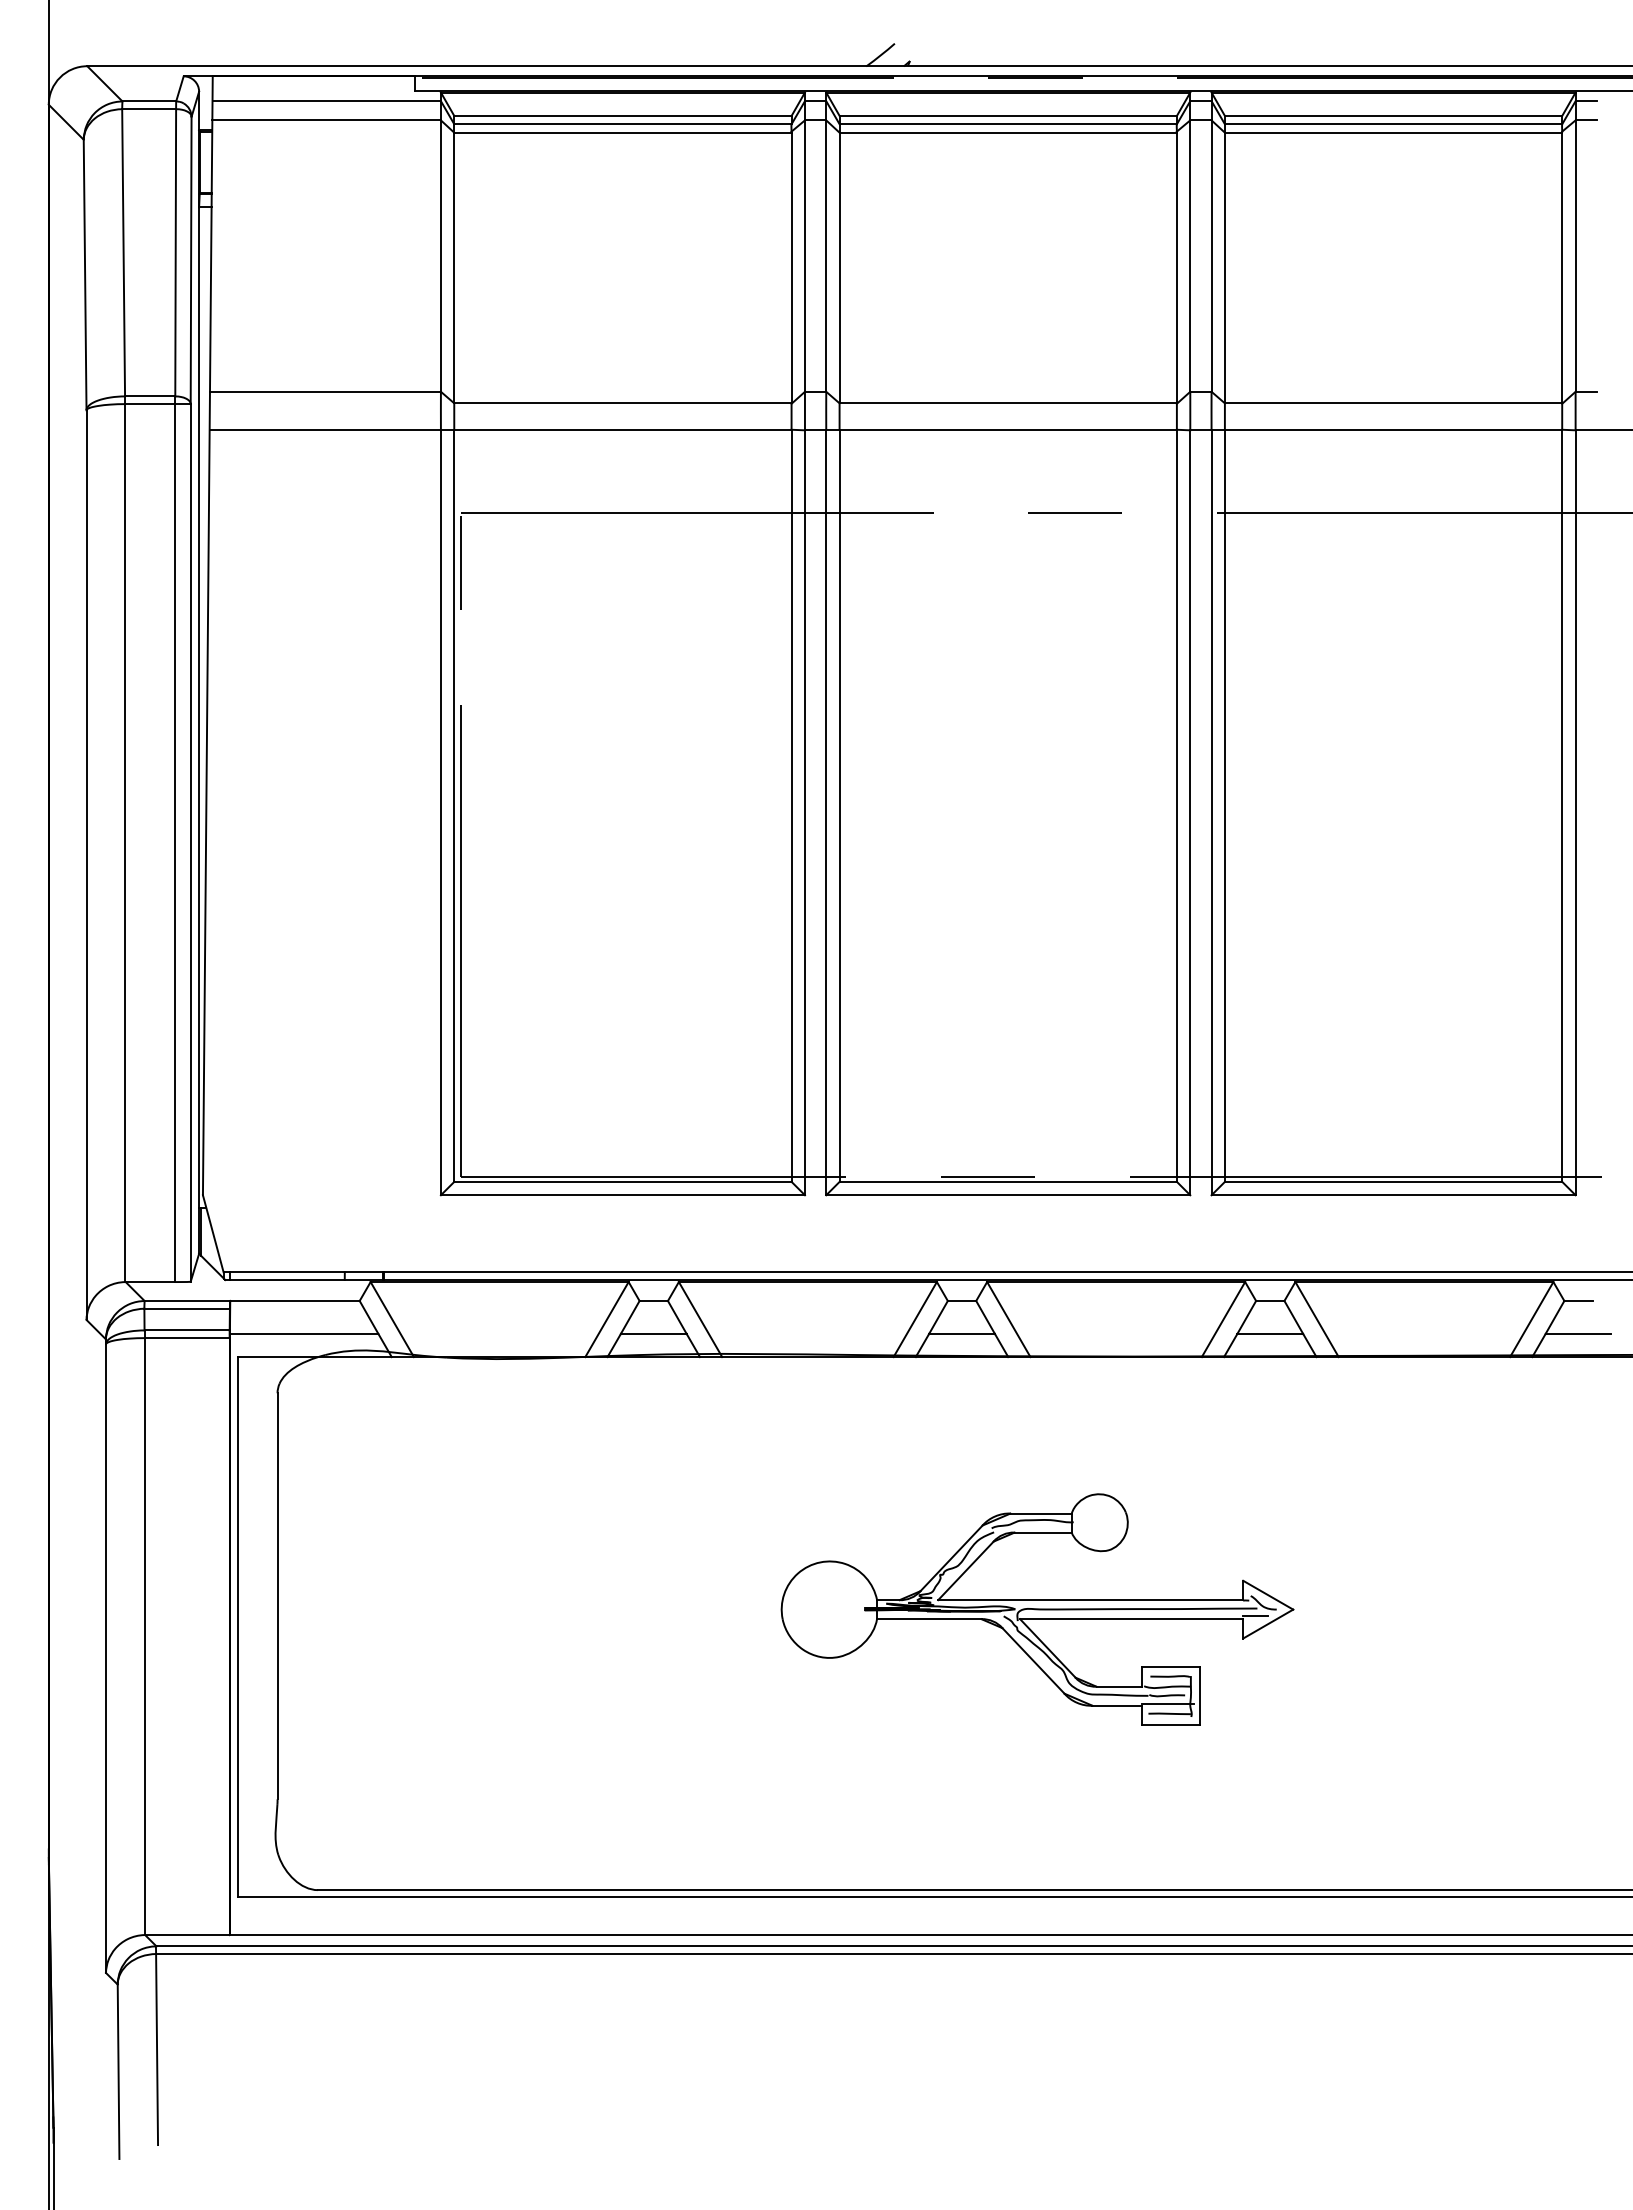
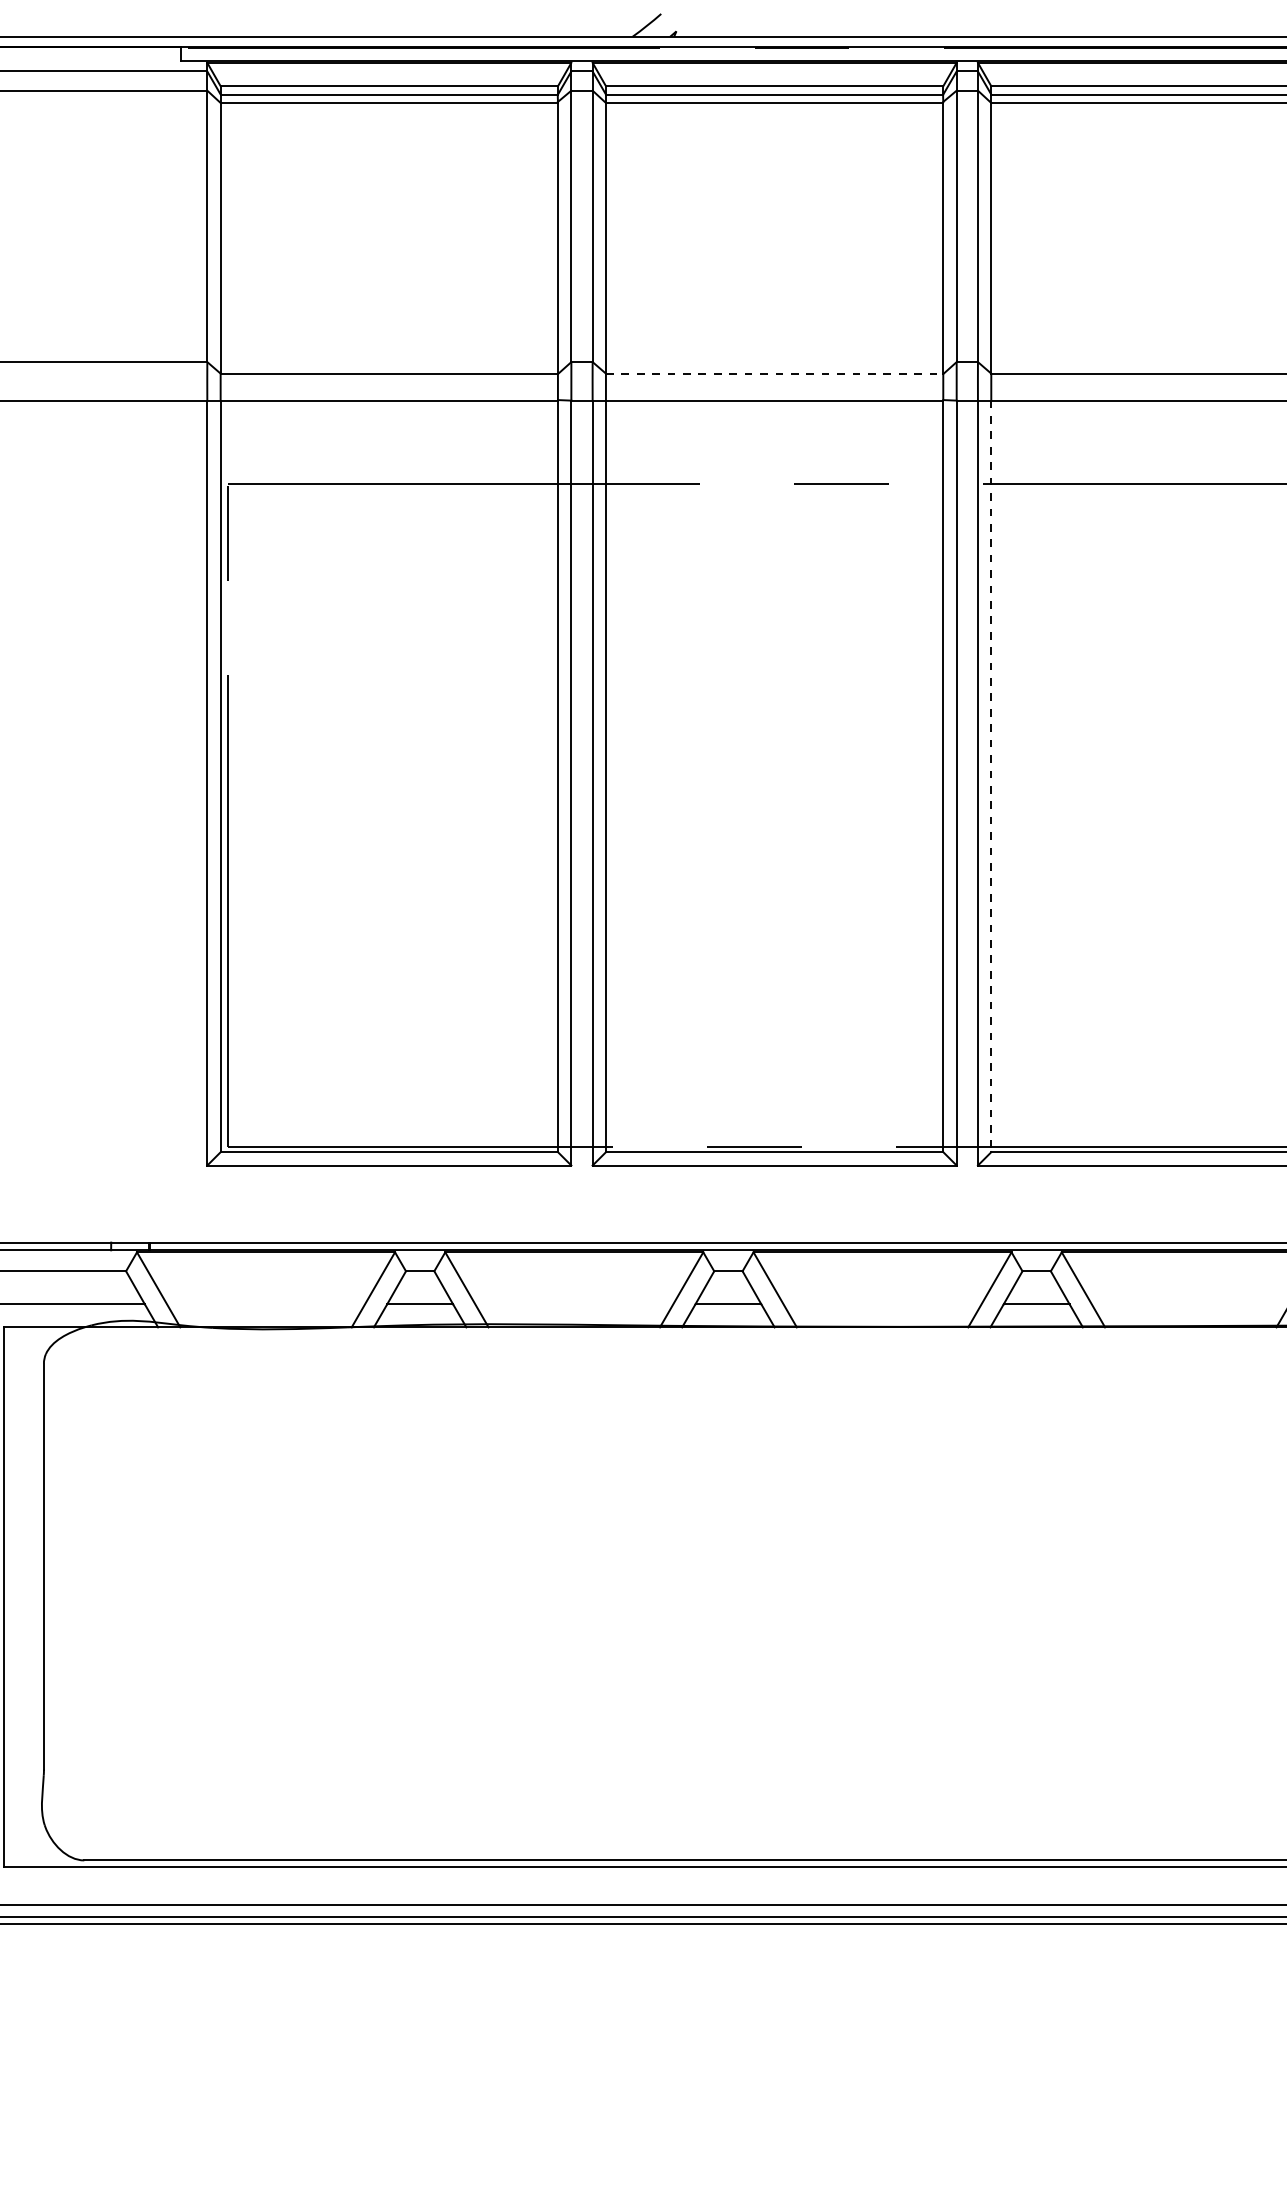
line: (1008, 403) -> (774, 373), solid -> dashed
line: (1224, 806) -> (990, 776), solid -> dashed
part: (1037, 1609) -> (803, 1579), removed

